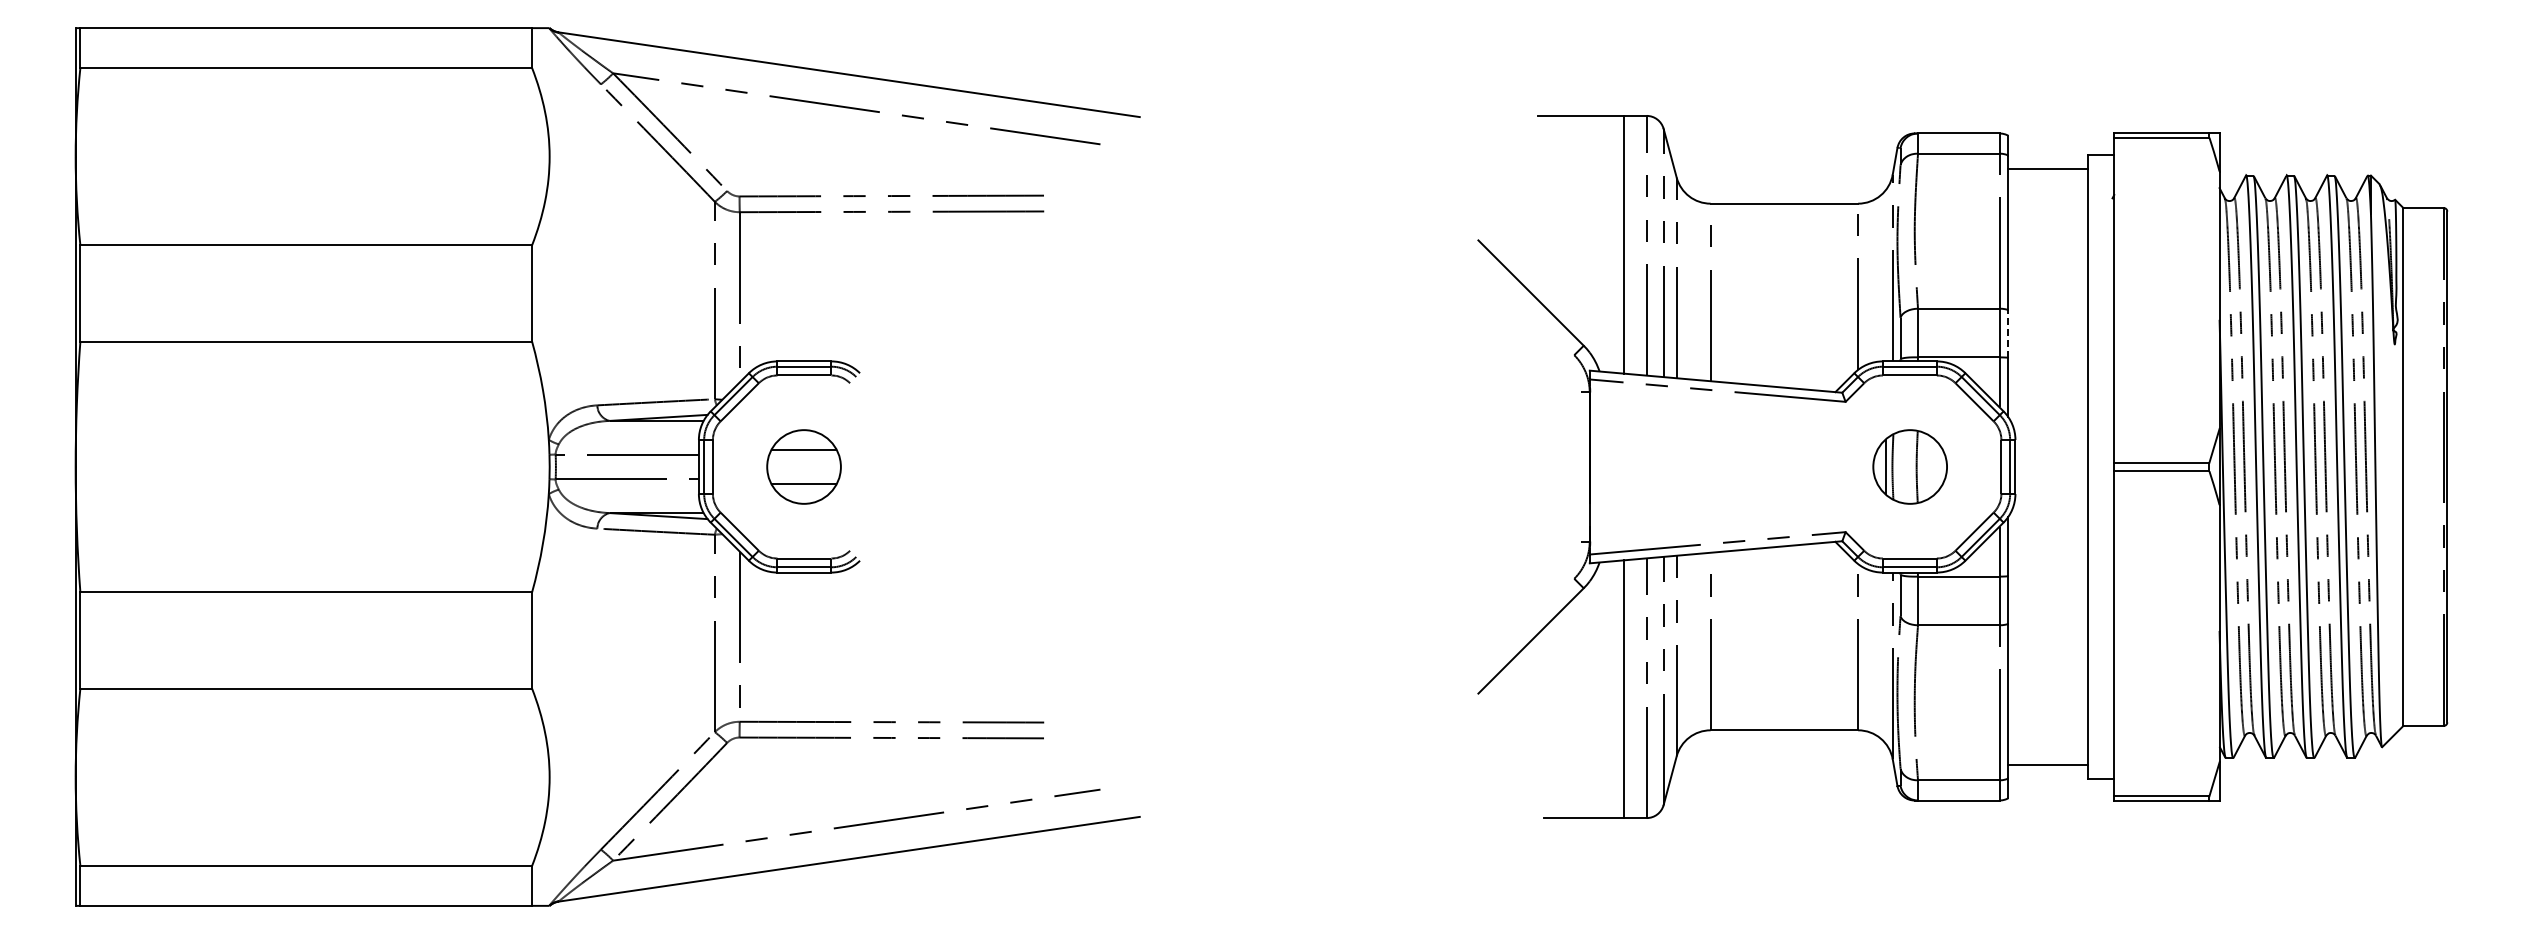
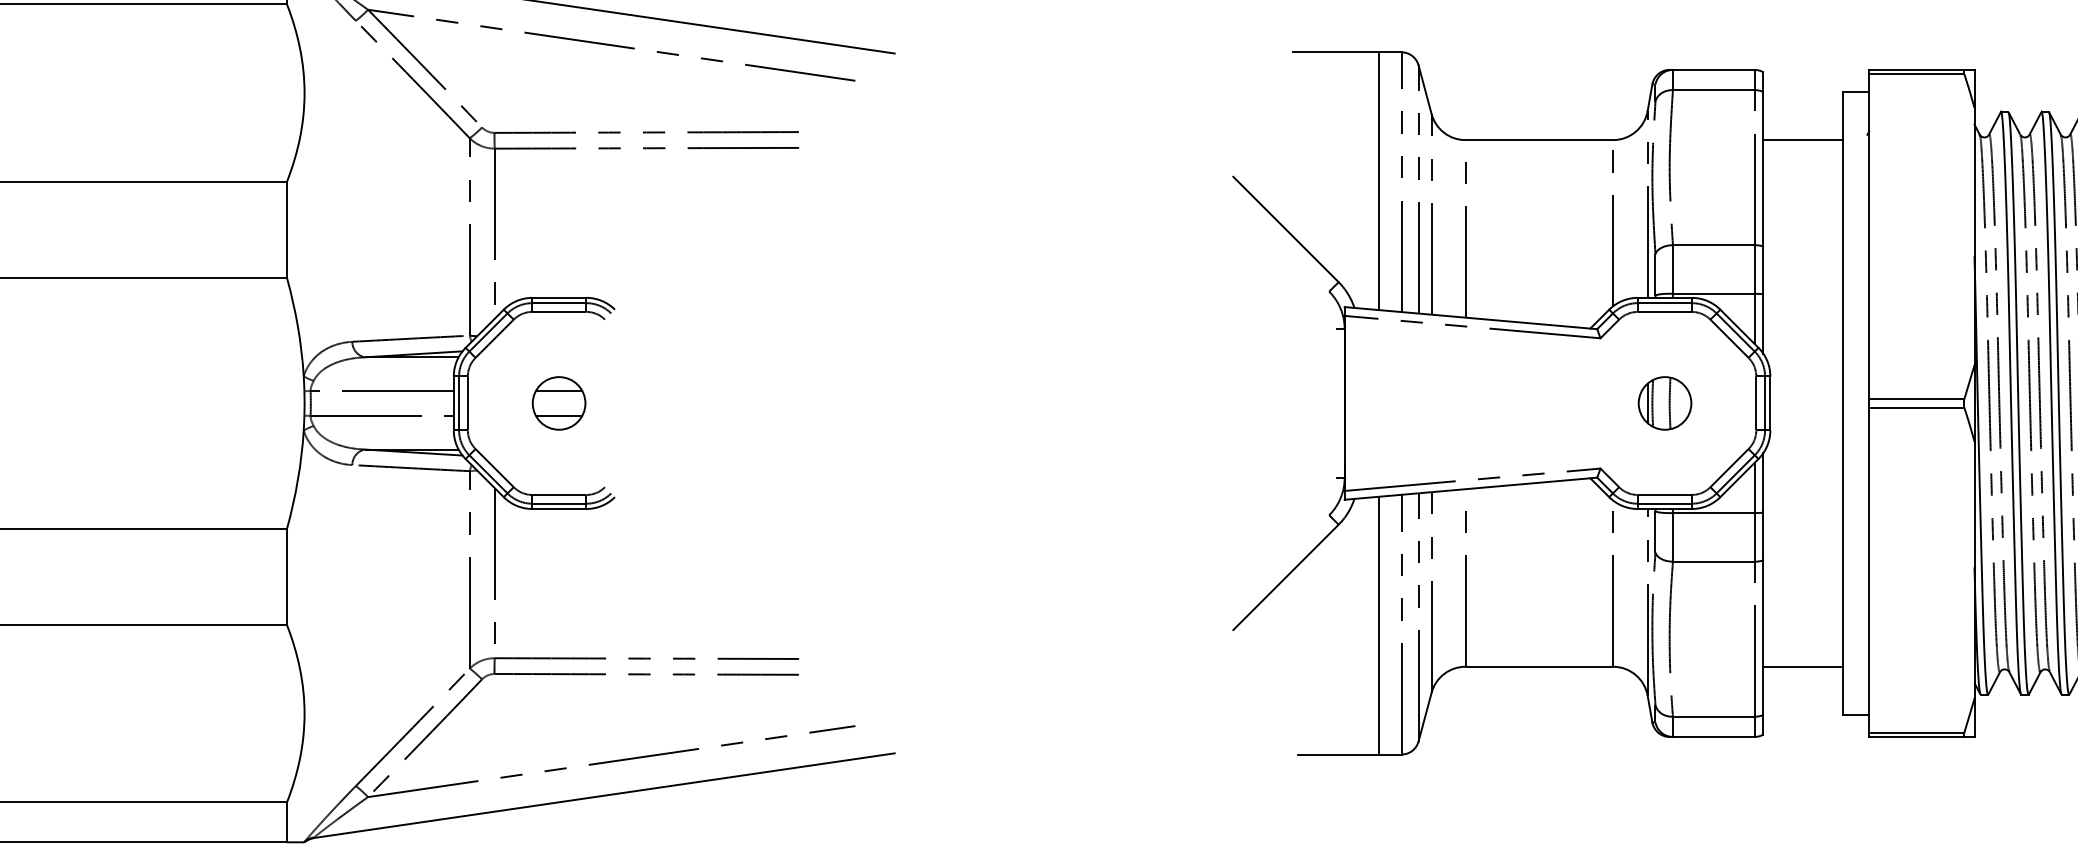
line: (2047, 168) -> (1802, 139), moved
line: (2008, 333) -> (1763, 269), dashed -> solid
part: (804, 466) -> (559, 402), size x0.71
part: (1909, 466) -> (1664, 402), size x0.71
line: (2047, 765) -> (1802, 666), moved

